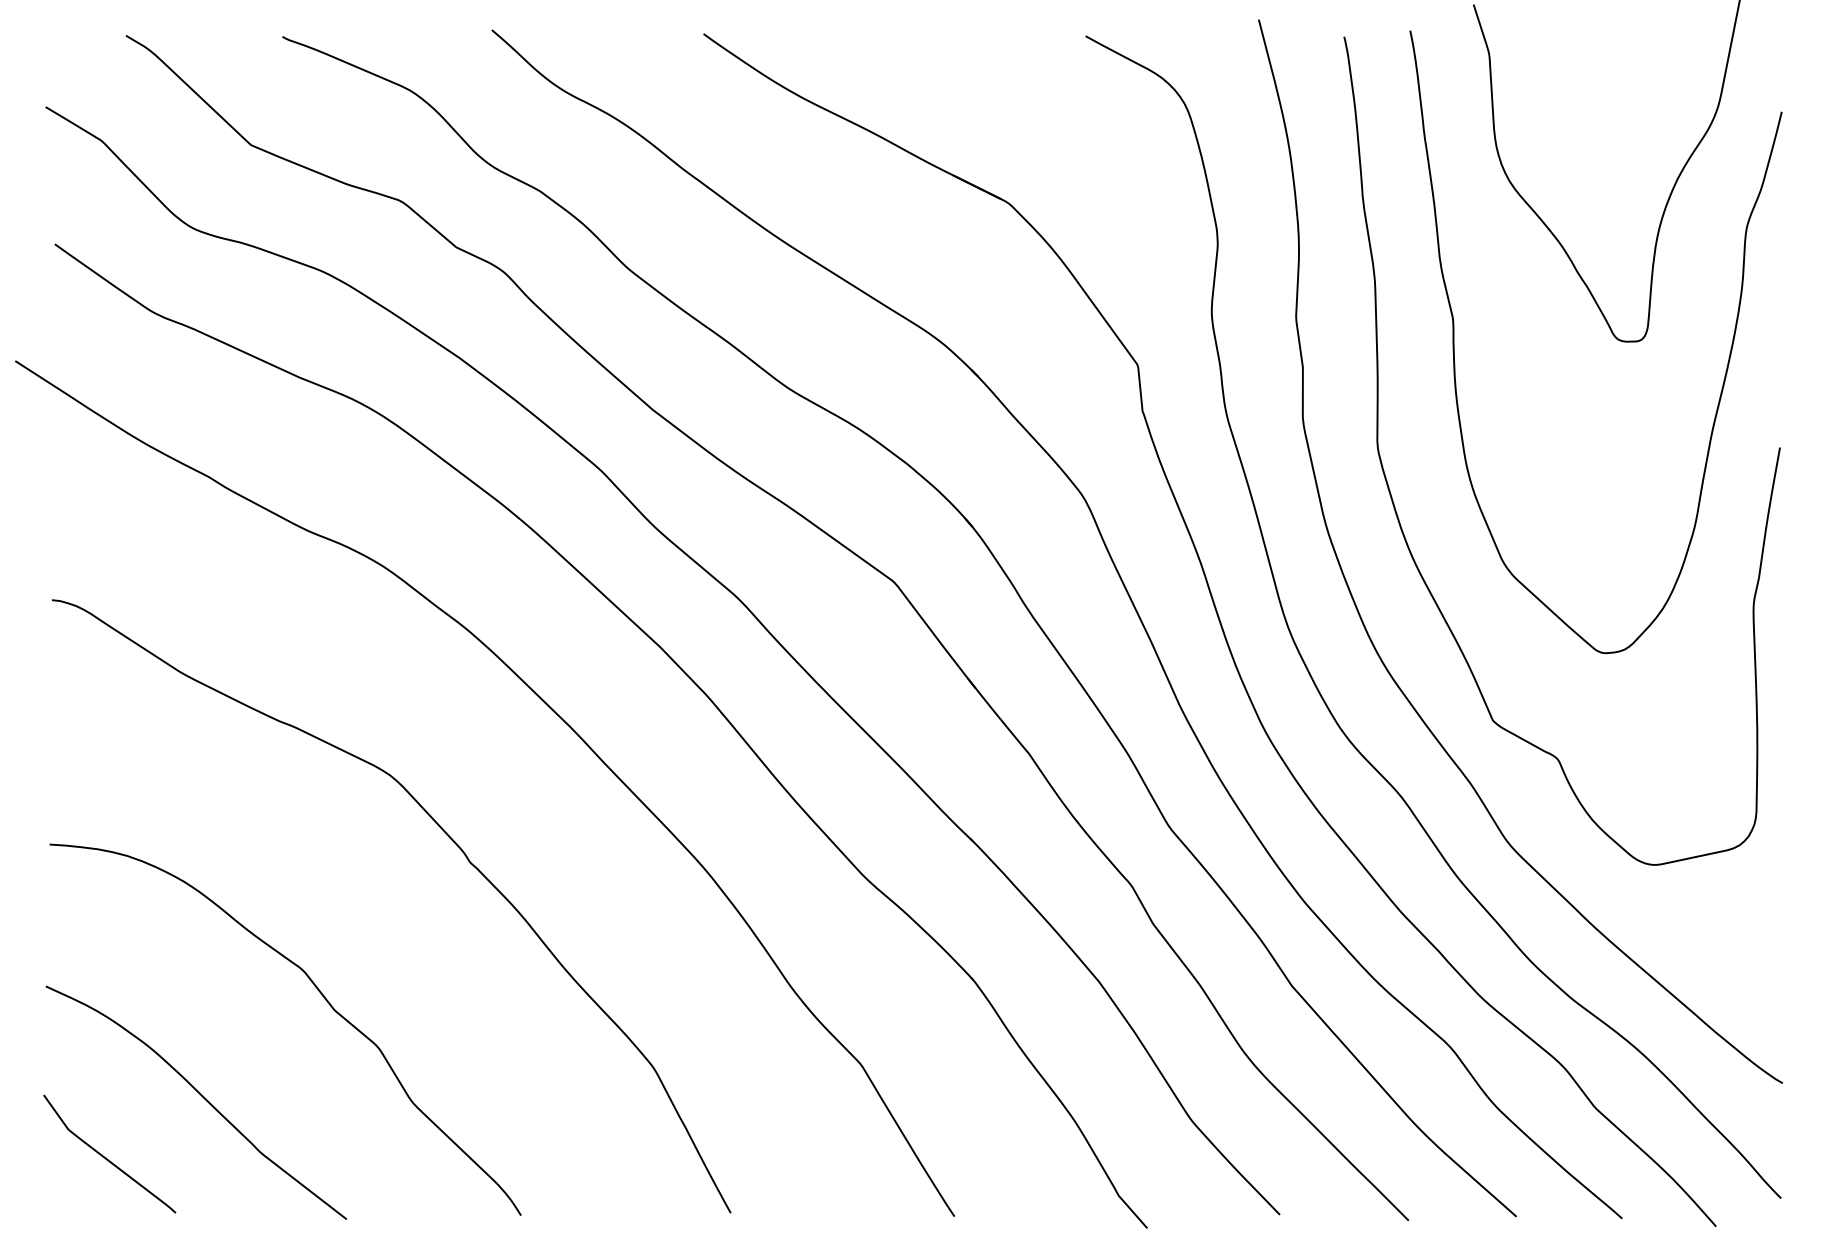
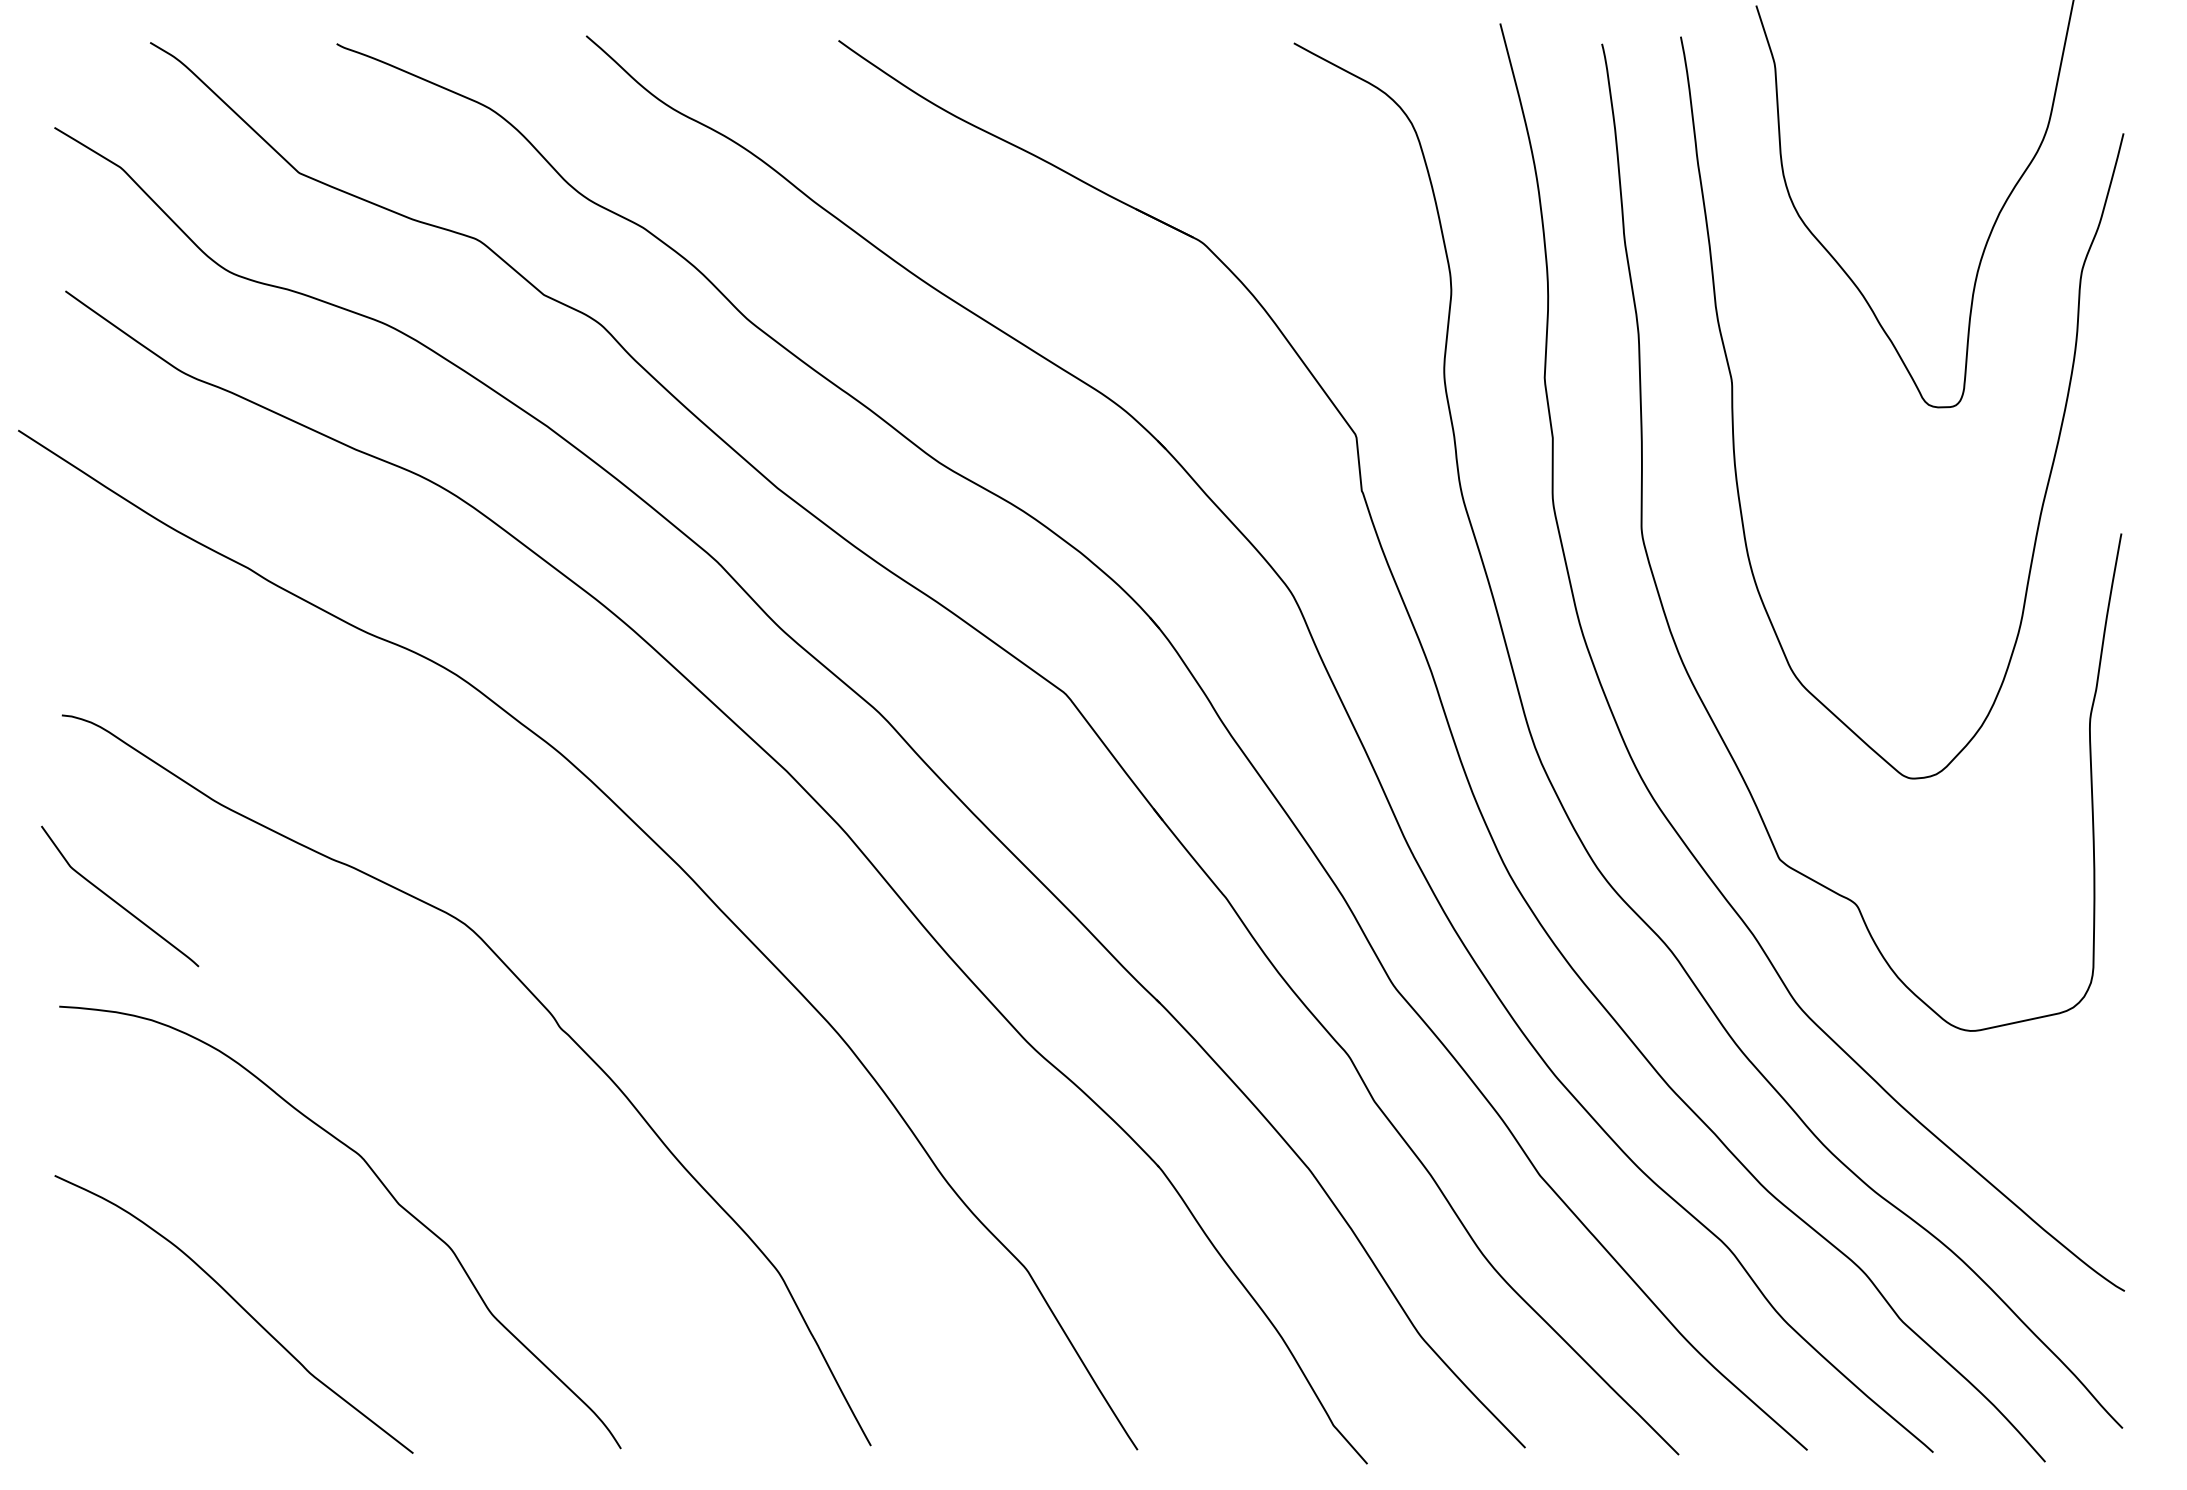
curve: (106, 1157) -> (116, 900), moved

